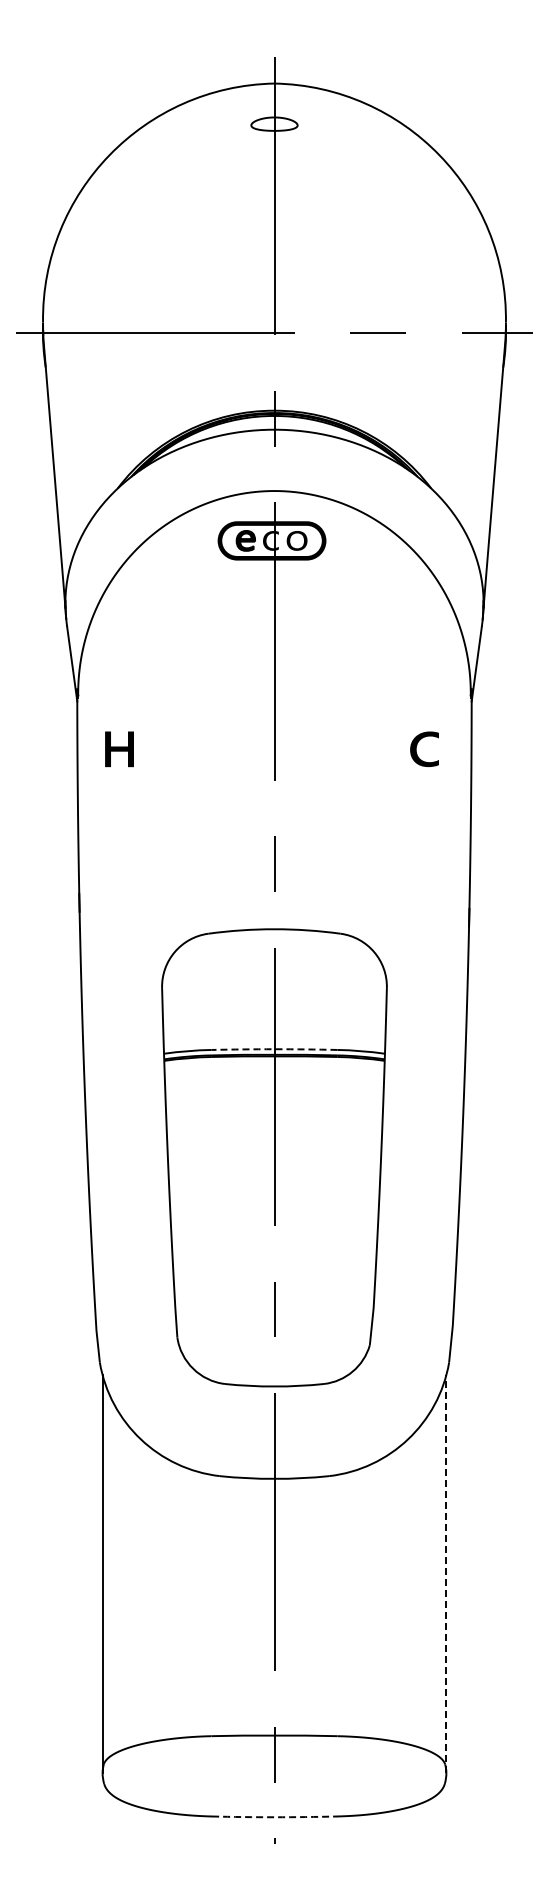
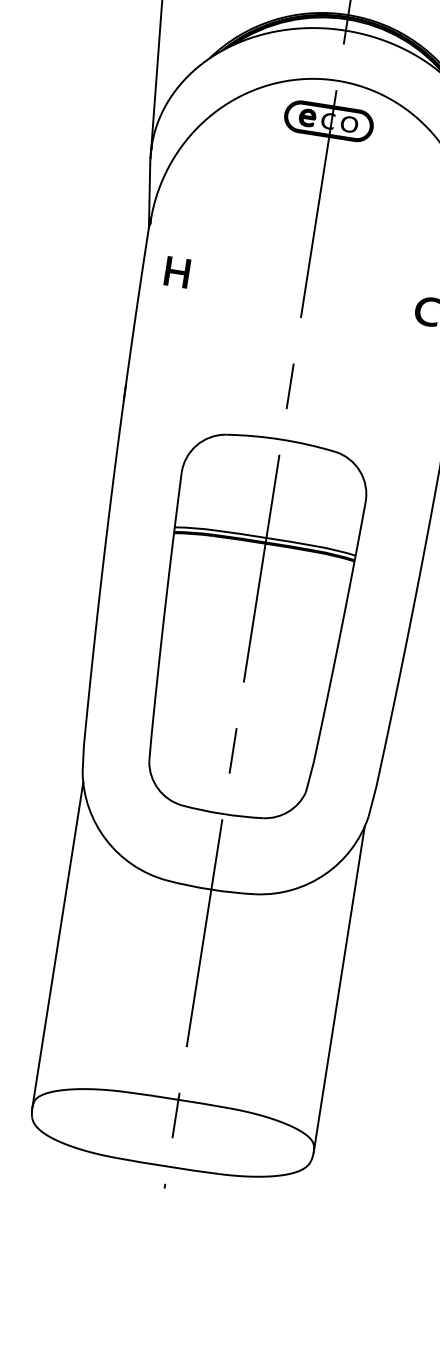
arc: (274, 1049) -> (265, 538), dashed -> solid
line: (446, 1573) -> (339, 989), dashed -> solid
arc: (274, 1817) -> (167, 1166), dashed -> solid

